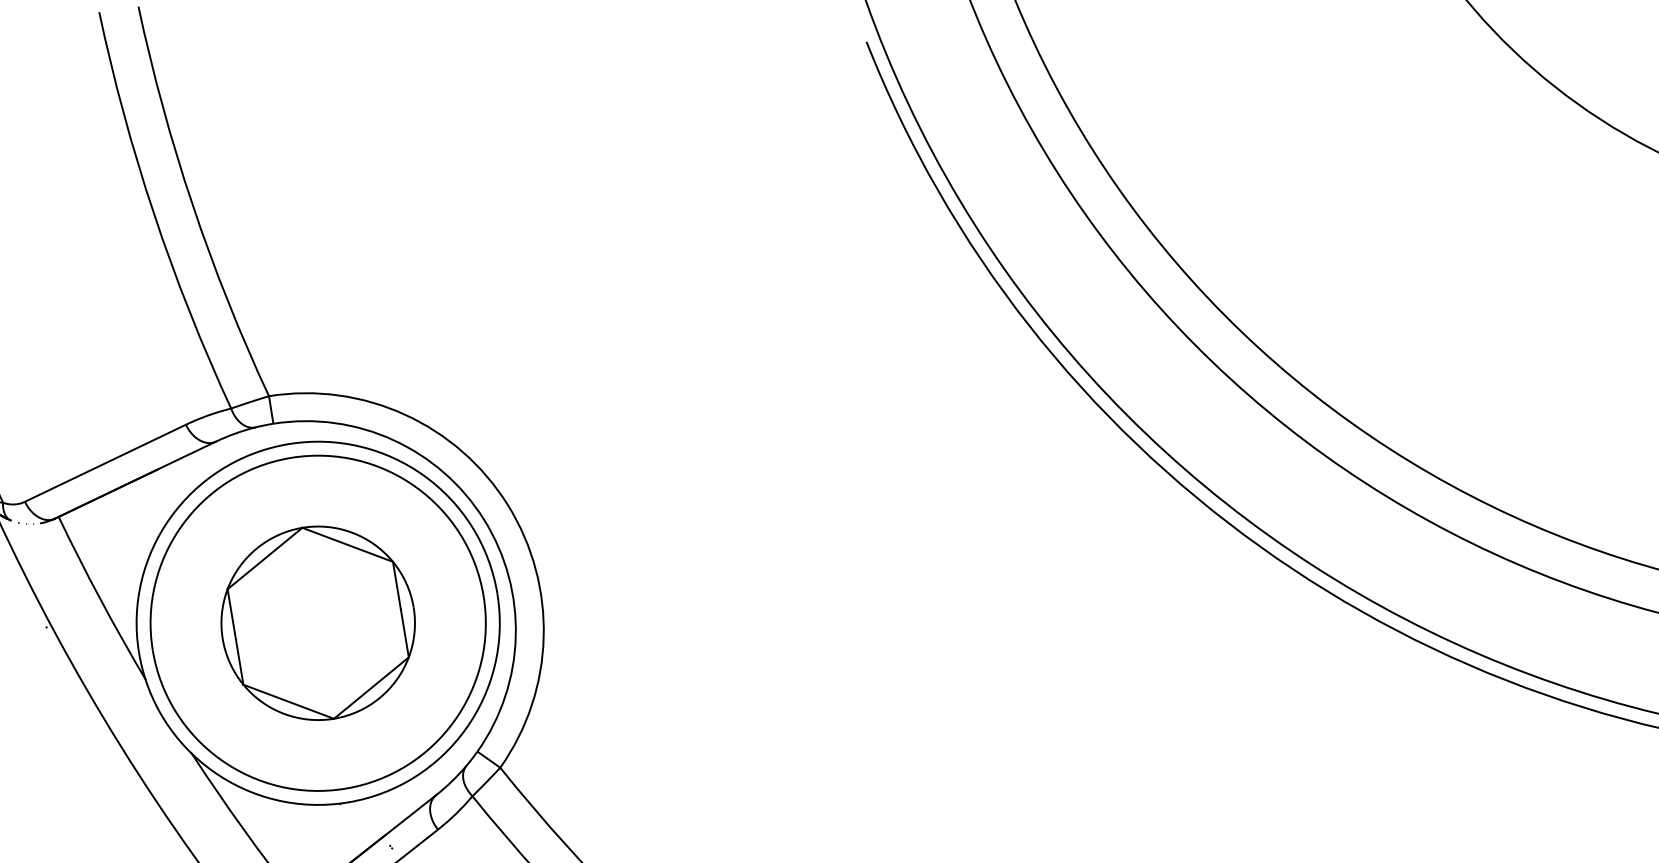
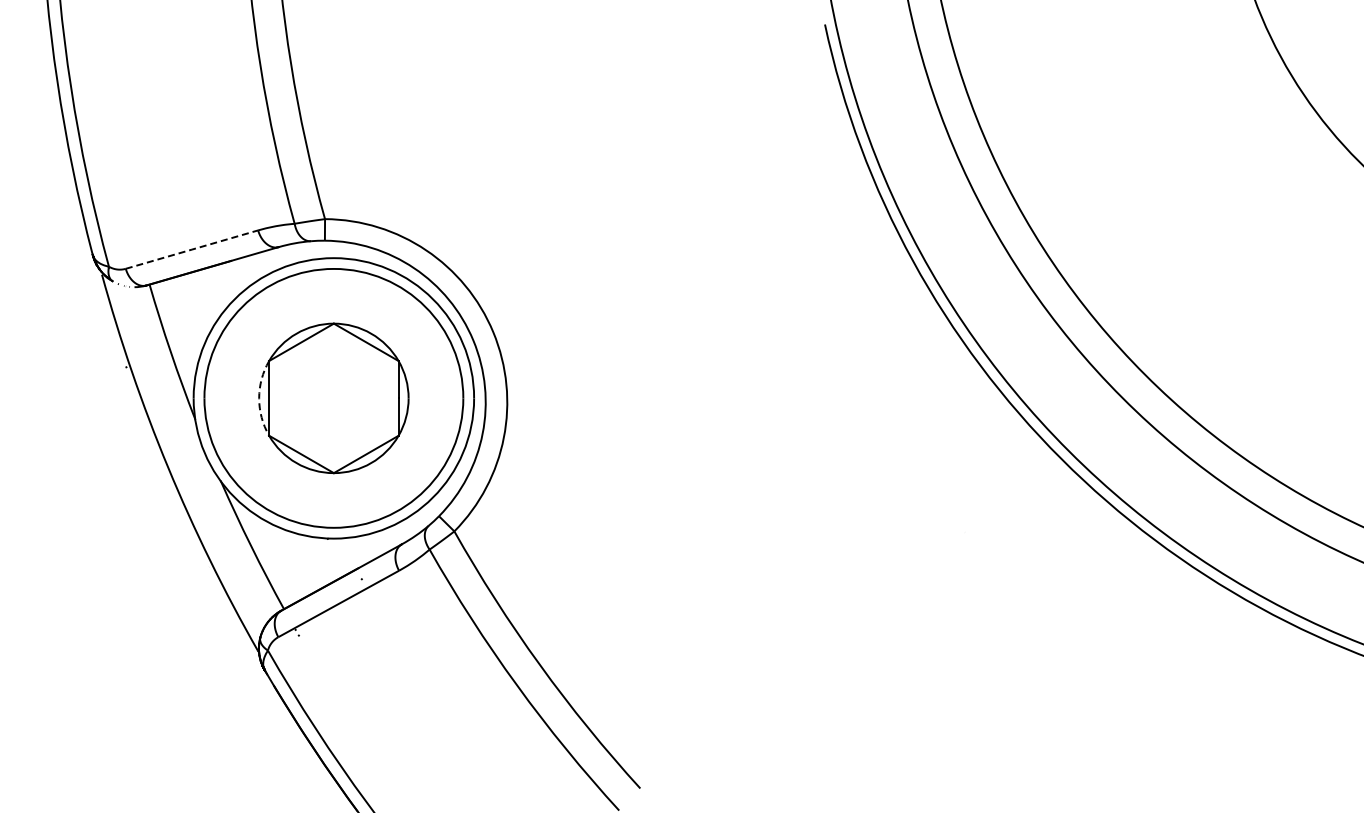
line: (104, 463) -> (191, 249), solid -> dashed
arc: (223, 639) -> (259, 398), solid -> dashed

